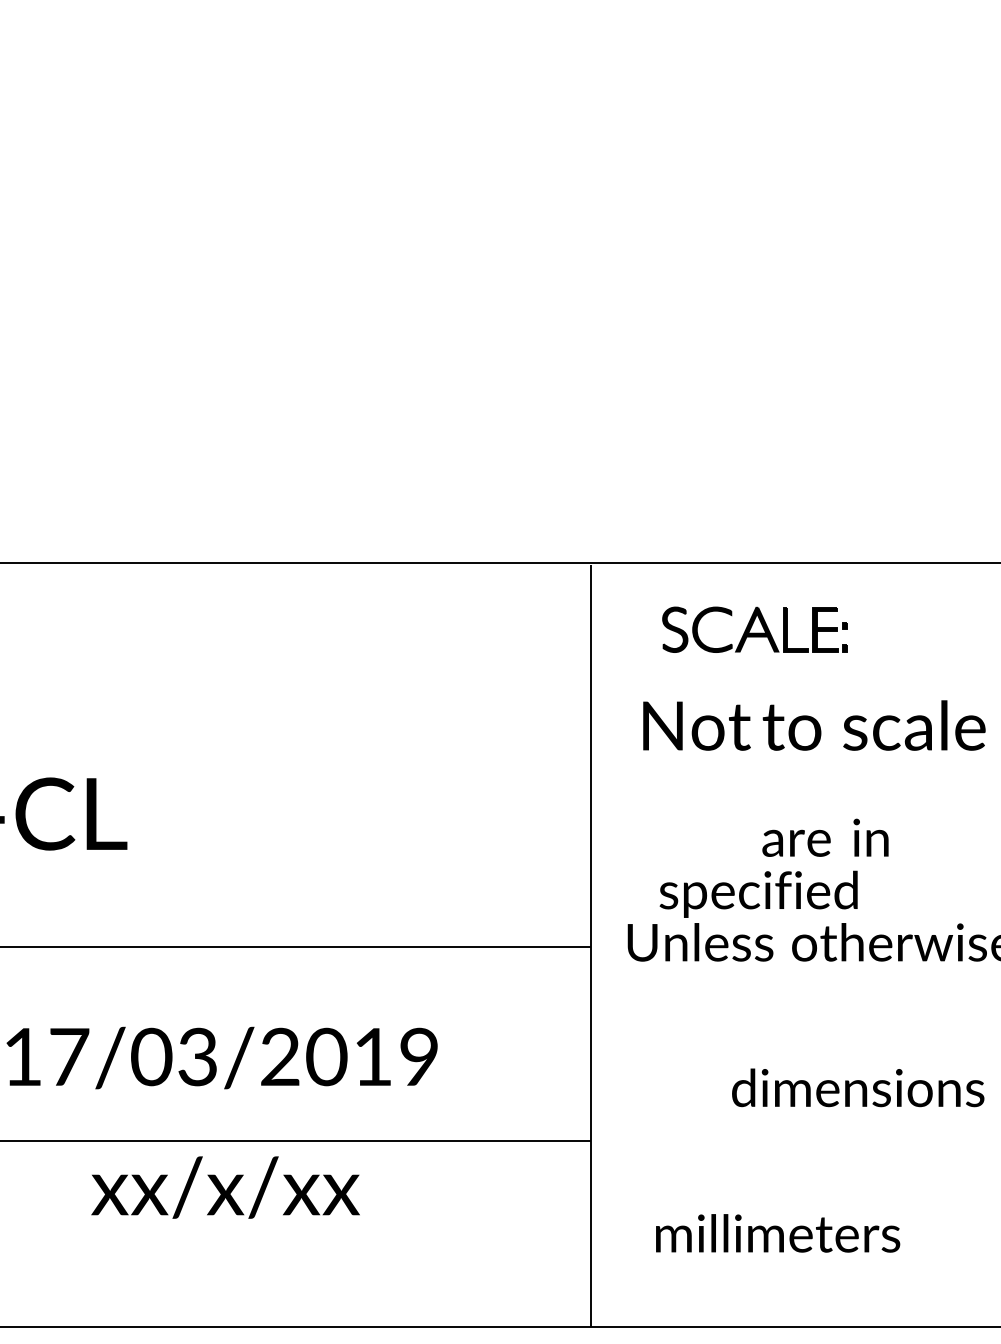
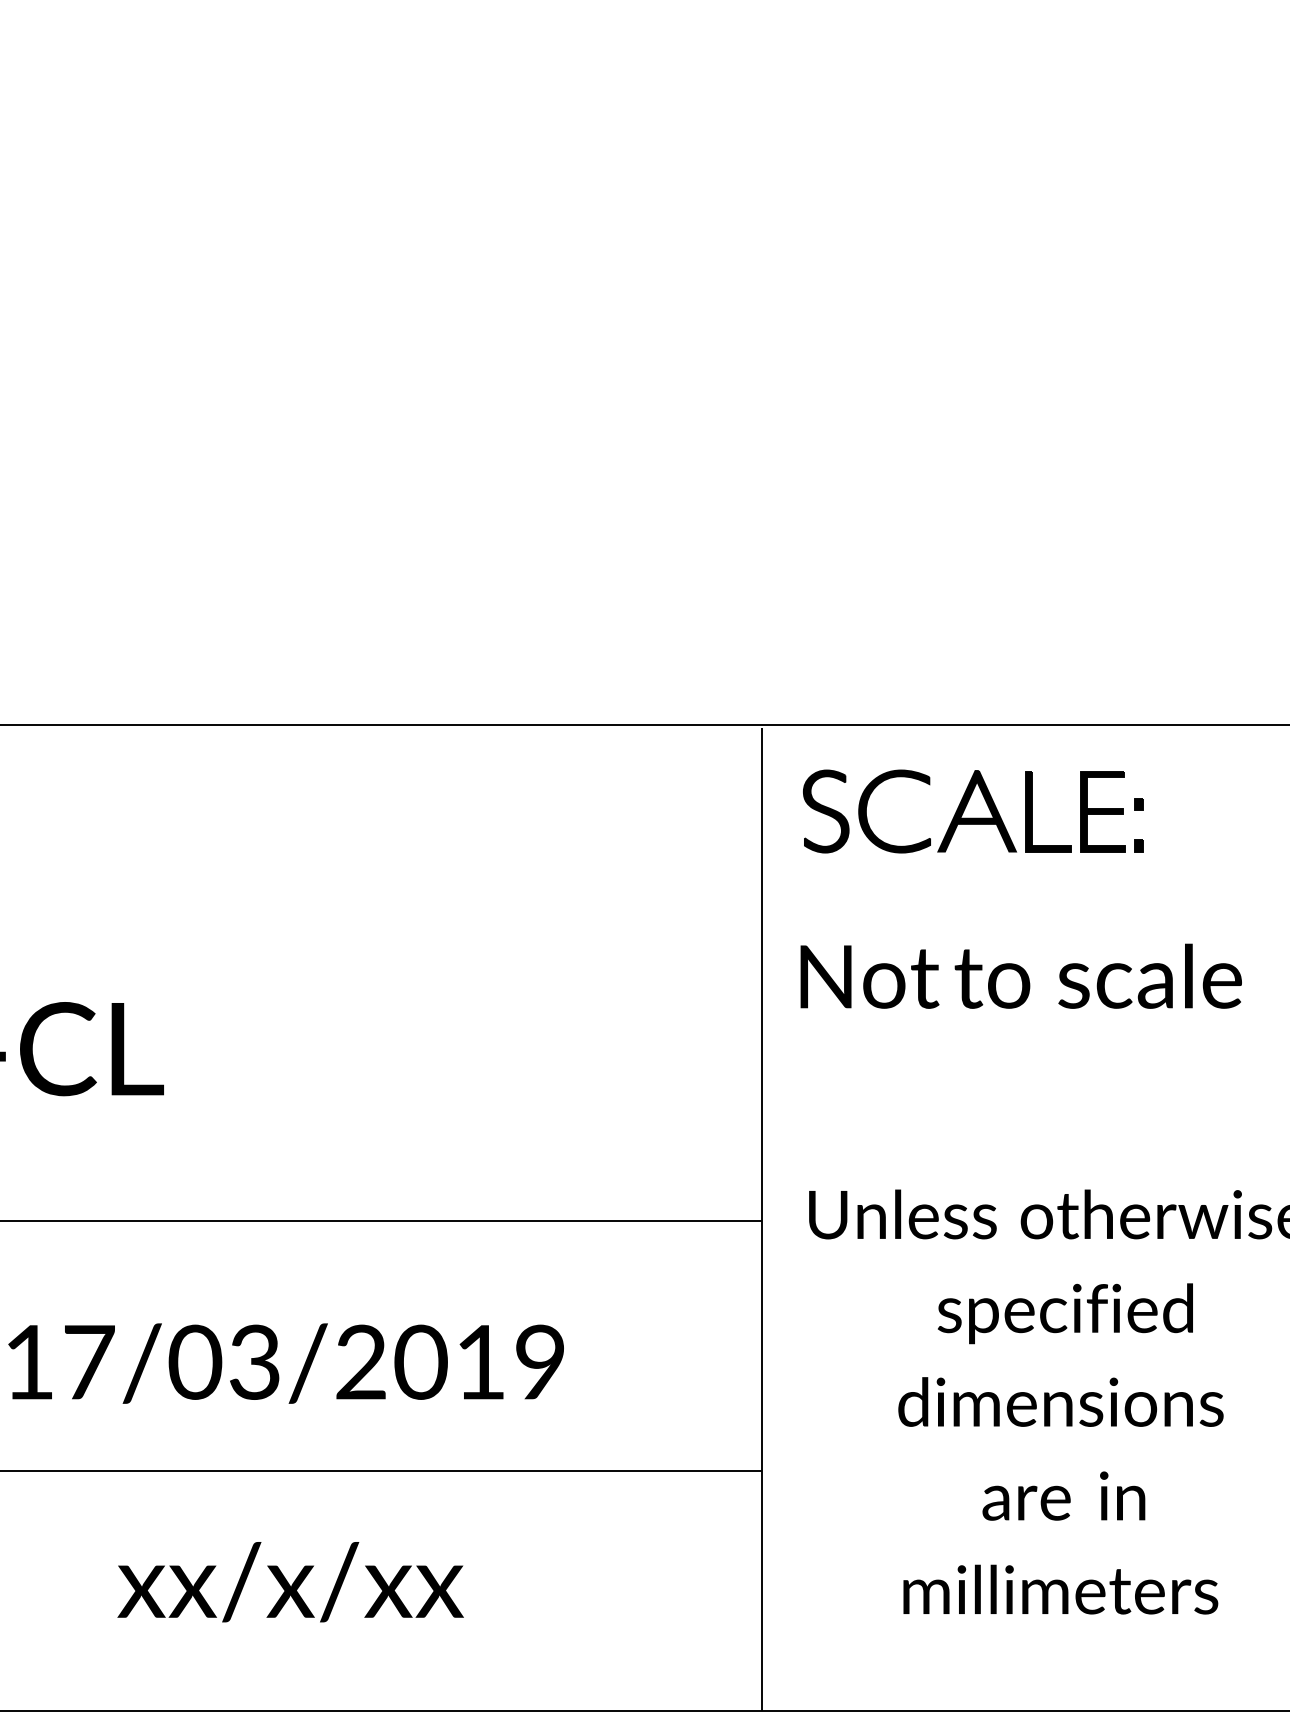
part: (754, 629) -> (972, 811), size x1.43
text: (814, 725) -> (1021, 976), moved
text: (825, 837) -> (1063, 1495), moved
text: (758, 893) -> (1065, 1312), moved
text: (858, 1087) -> (1061, 1401), moved
text: (225, 1187) -> (290, 1582), moved
text: (778, 1233) -> (1061, 1589), moved

